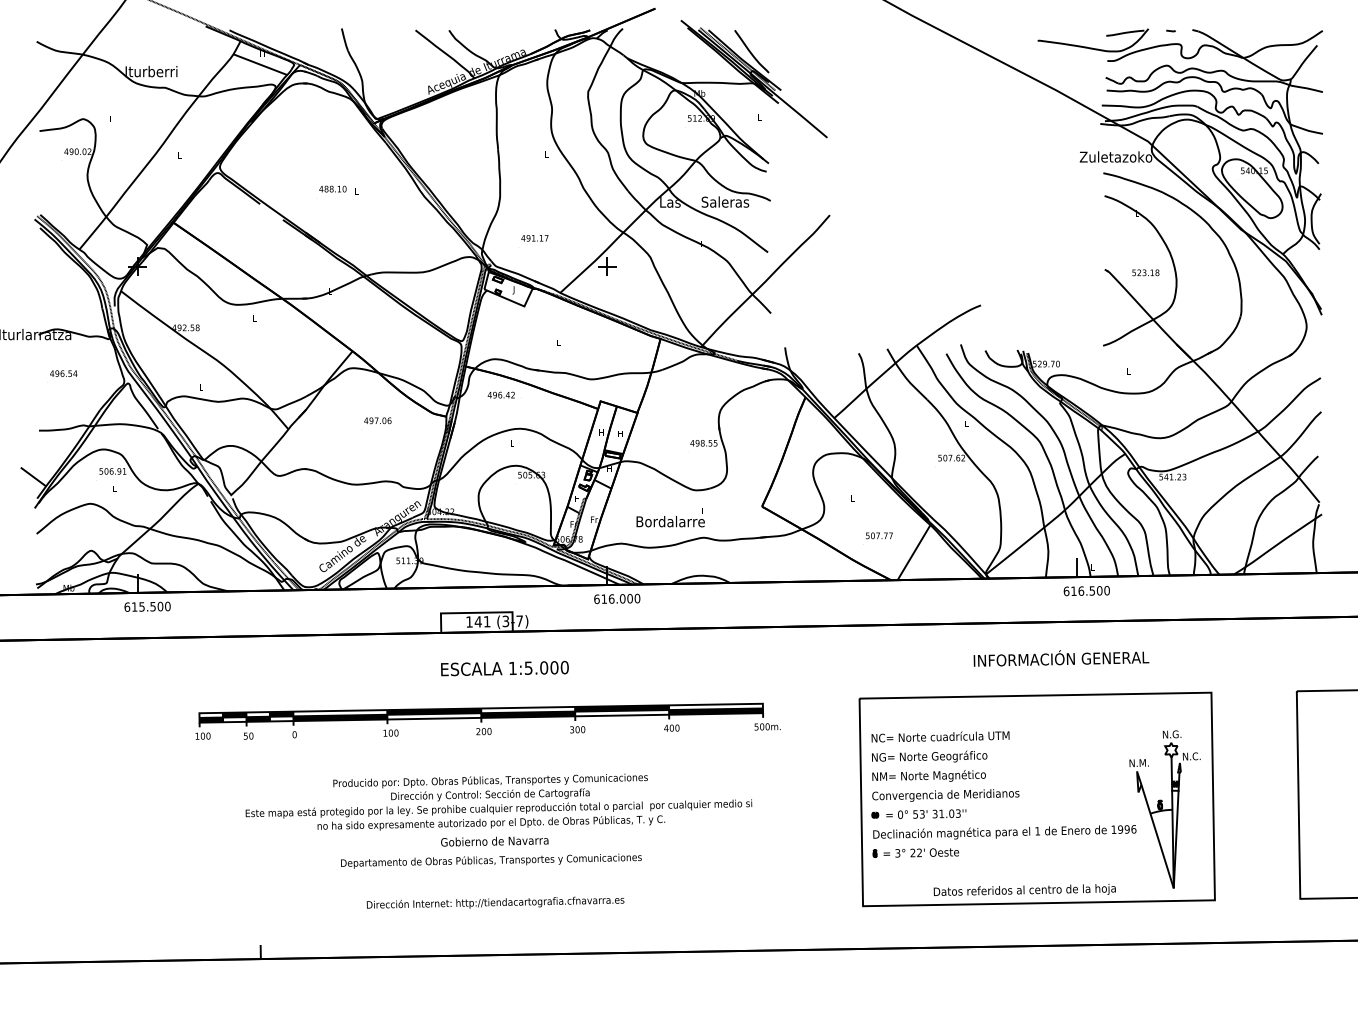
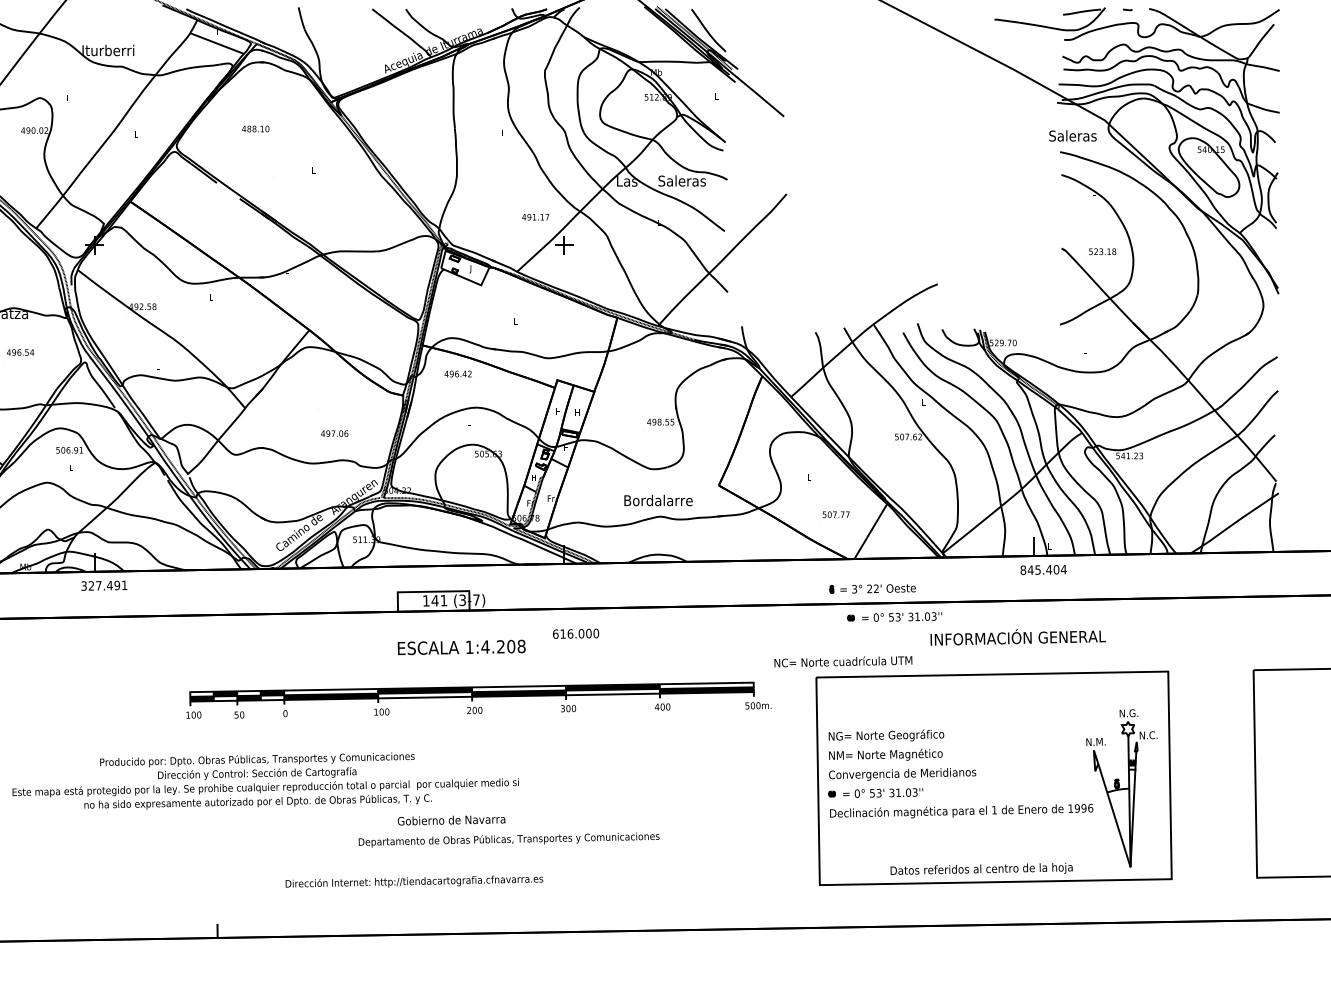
text: (1115, 156) -> (1072, 135), Zuletazoko -> Saleras
text: (332, 188) -> (255, 128), moved
text: (534, 238) -> (535, 217), moved
text: (377, 420) -> (334, 433), moved
text: (670, 517) -> (658, 496), moved
text: (1086, 590) -> (1043, 569), 616.500 -> 845.404
text: (617, 598) -> (576, 633), moved
text: (147, 606) -> (104, 585), 615.500 -> 327.491
part: (937, 638) -> (894, 617), added
text: (546, 667) -> (503, 646), 1:5.000 -> 1:4.208
part: (487, 720) -> (478, 699), moved
text: (940, 736) -> (843, 661), moved
text: (498, 801) -> (265, 780), moved
part: (915, 852) -> (872, 588), moved
text: (491, 860) -> (509, 839), moved
text: (495, 902) -> (414, 881), moved

